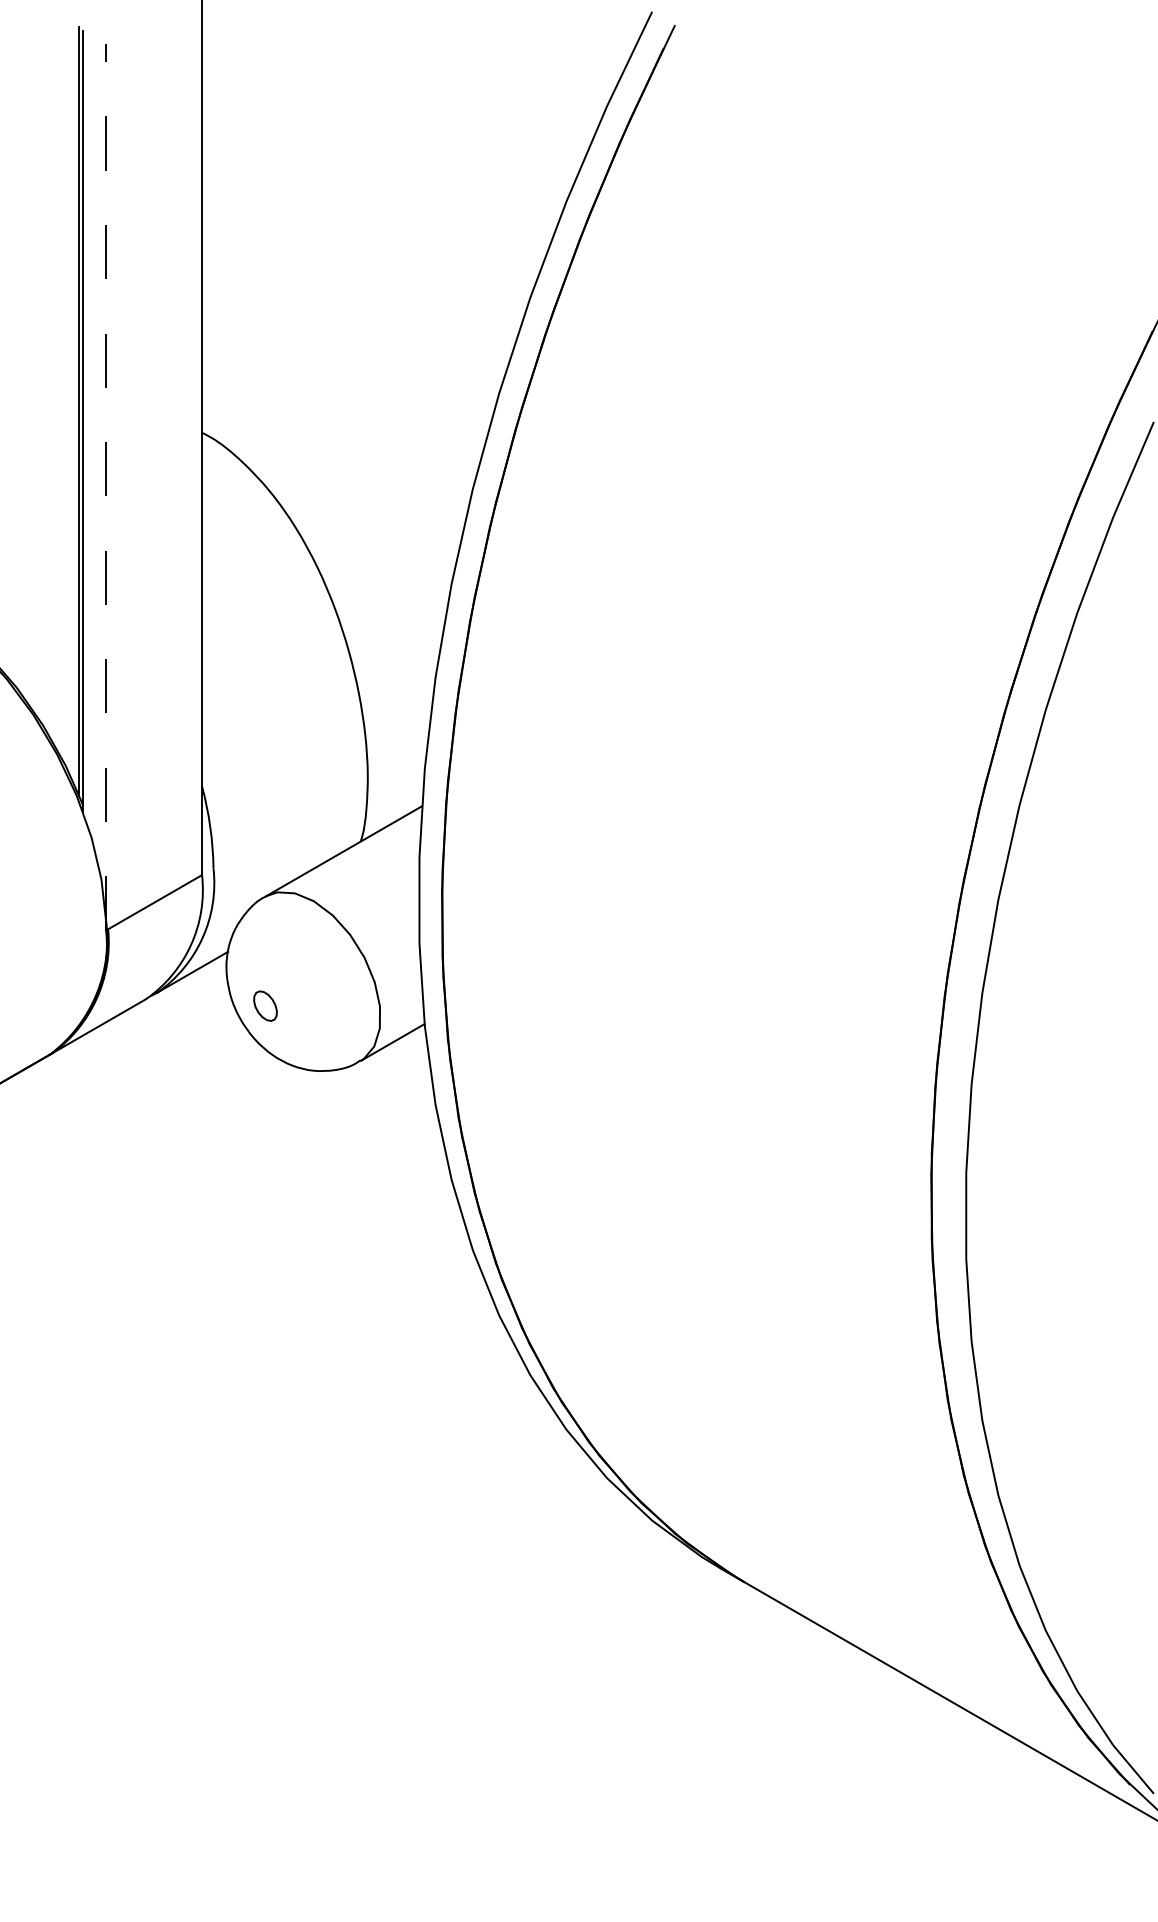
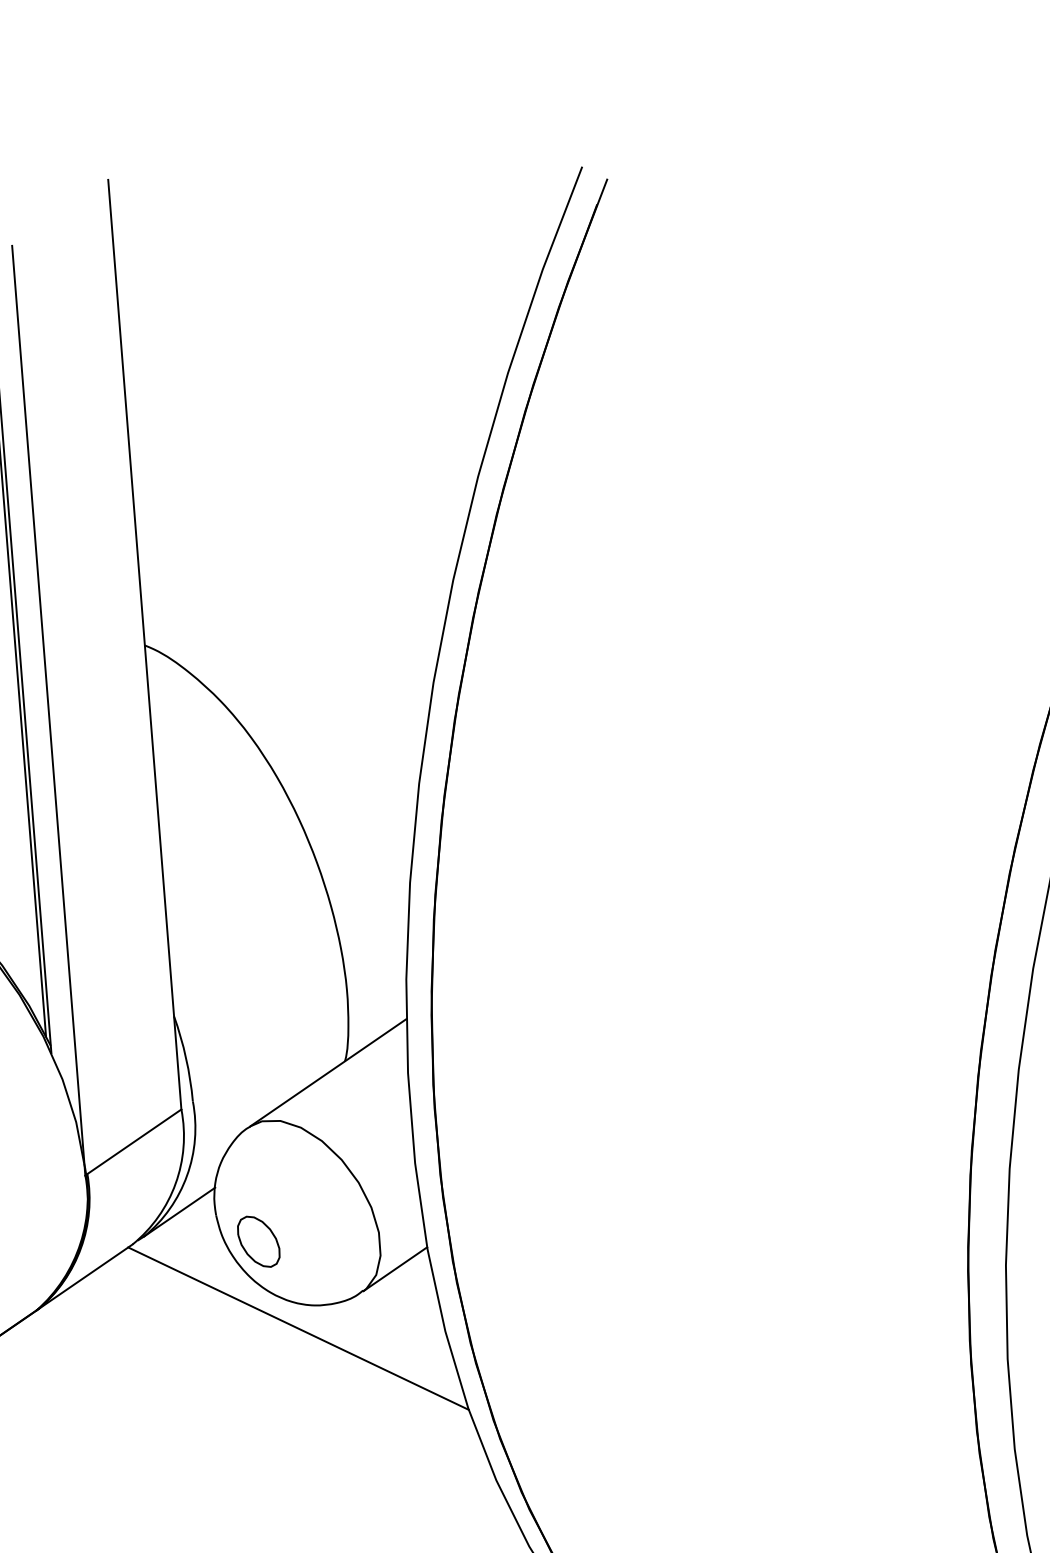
line: (106, 486) -> (49, 709), dashed -> solid
part: (265, 1005) -> (258, 1240), size x1.67
line: (296, 1091) -> (298, 1328), added

